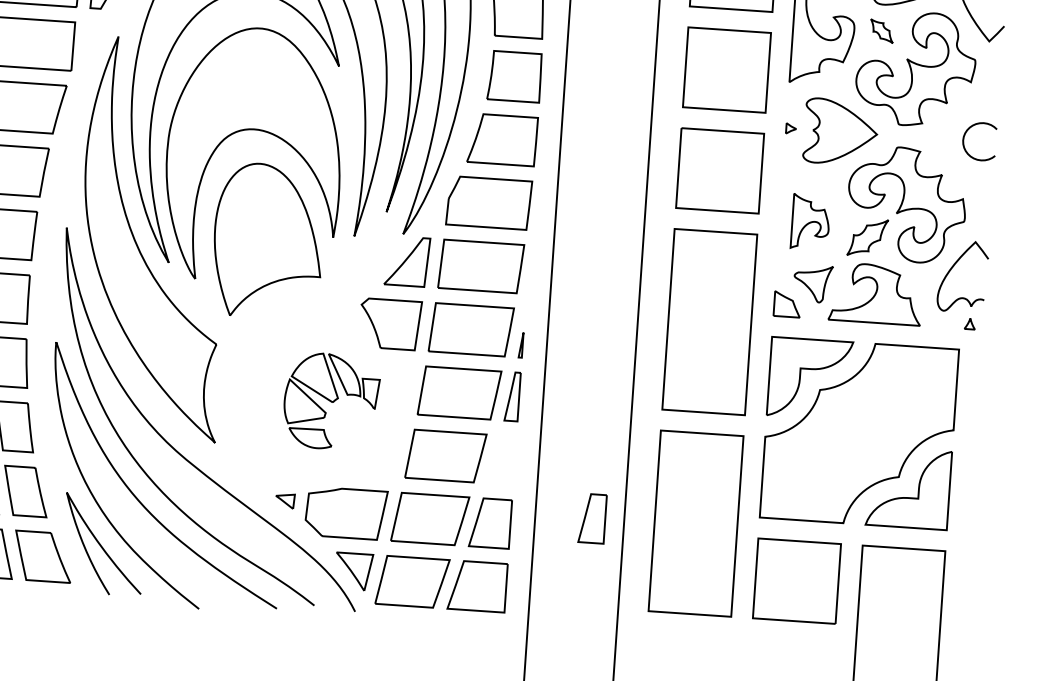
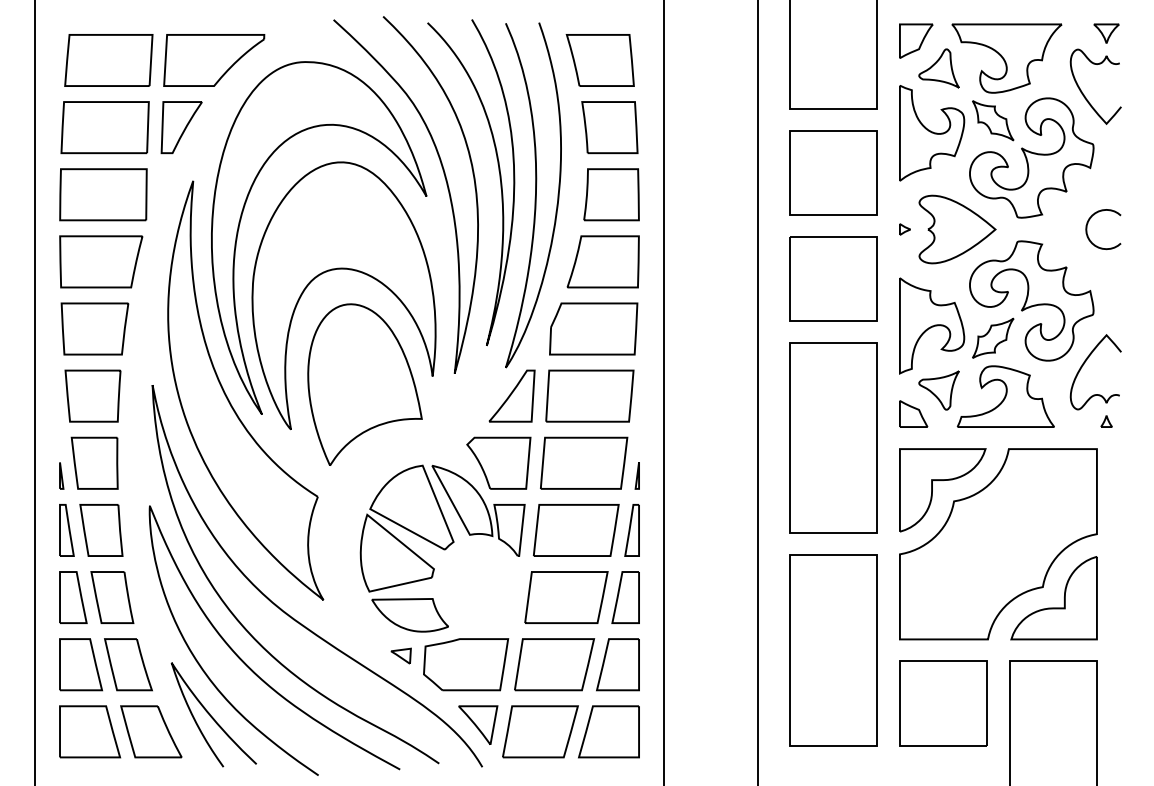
part: (882, 30) -> (993, 120), size x1.67
part: (811, 221) -> (932, 325), size x1.67
part: (331, 401) -> (442, 548), size x1.67
part: (592, 518) -> (625, 597), moved

